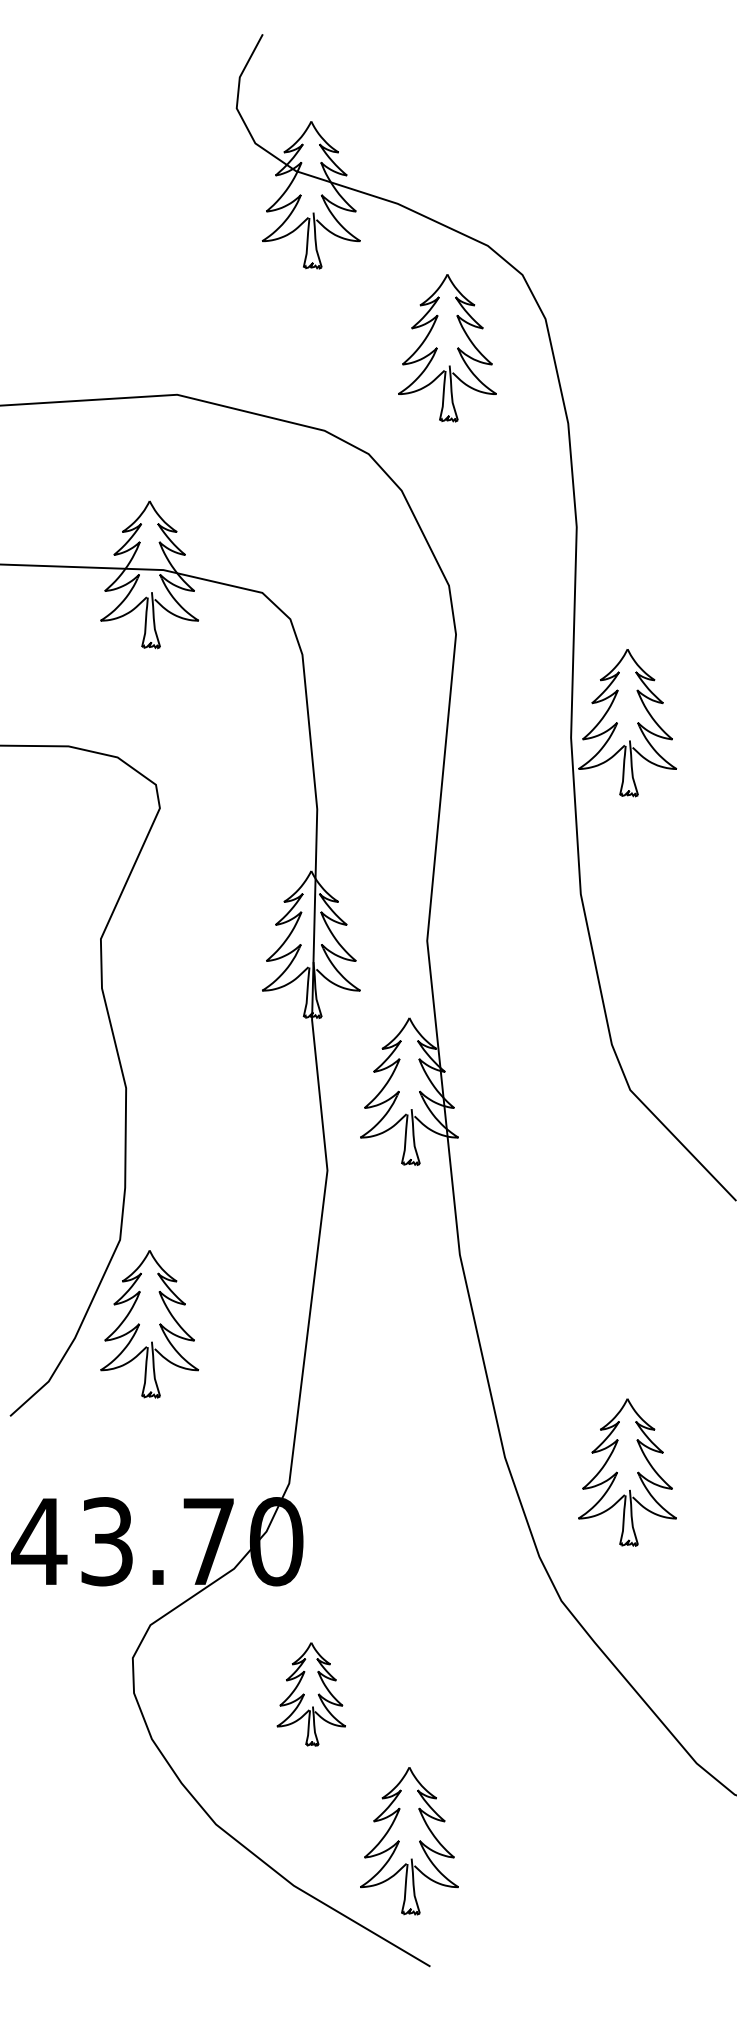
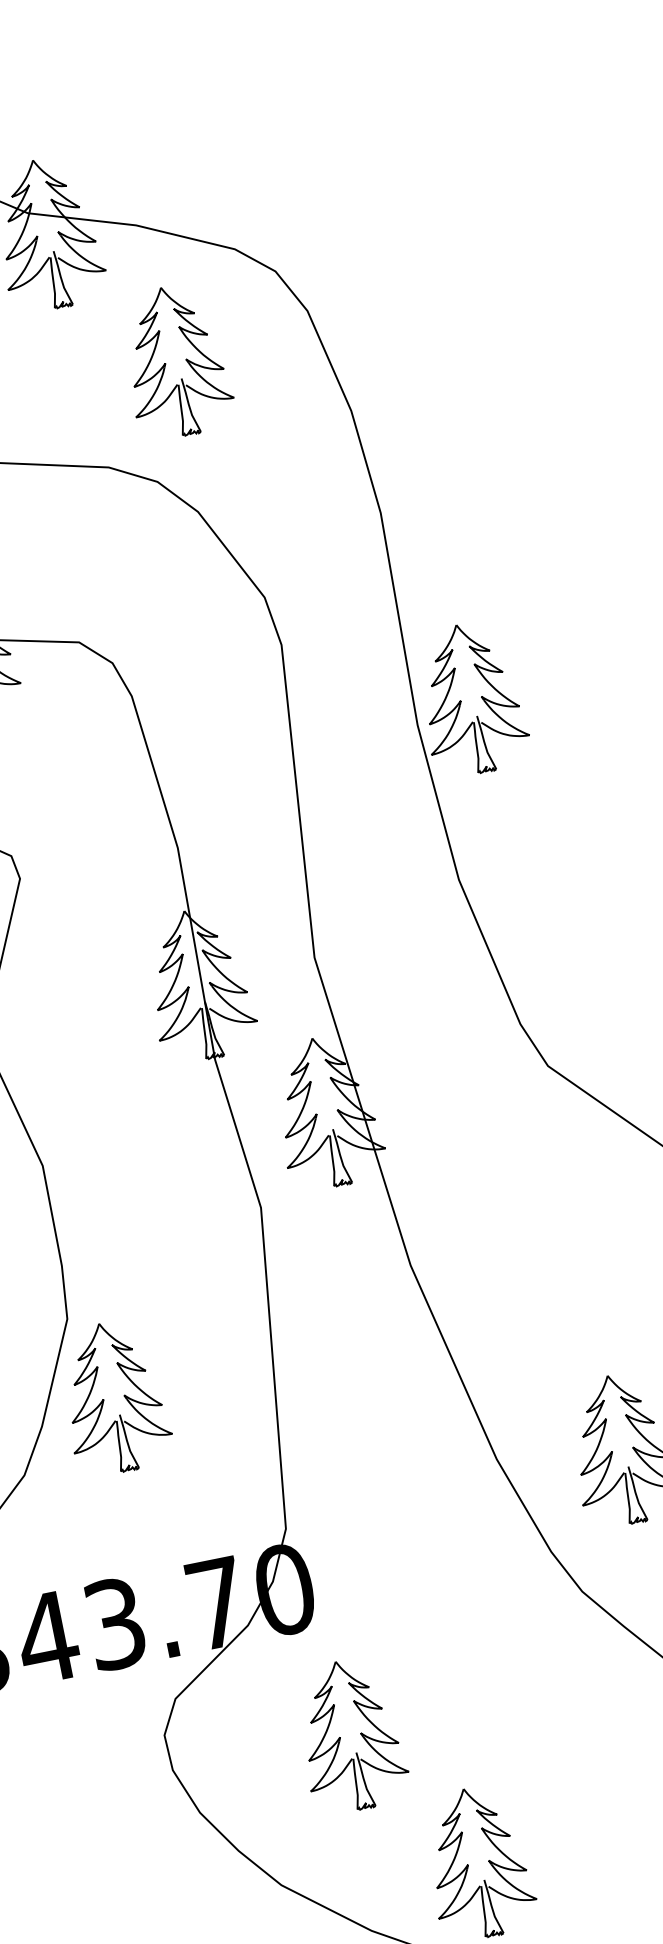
part: (447, 348) -> (175, 361), moved
part: (311, 1694) -> (350, 1735), size x1.43

